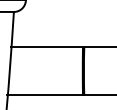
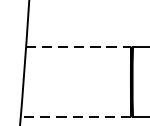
line: (47, 47) -> (78, 46), solid -> dashed
line: (45, 95) -> (76, 117), solid -> dashed

